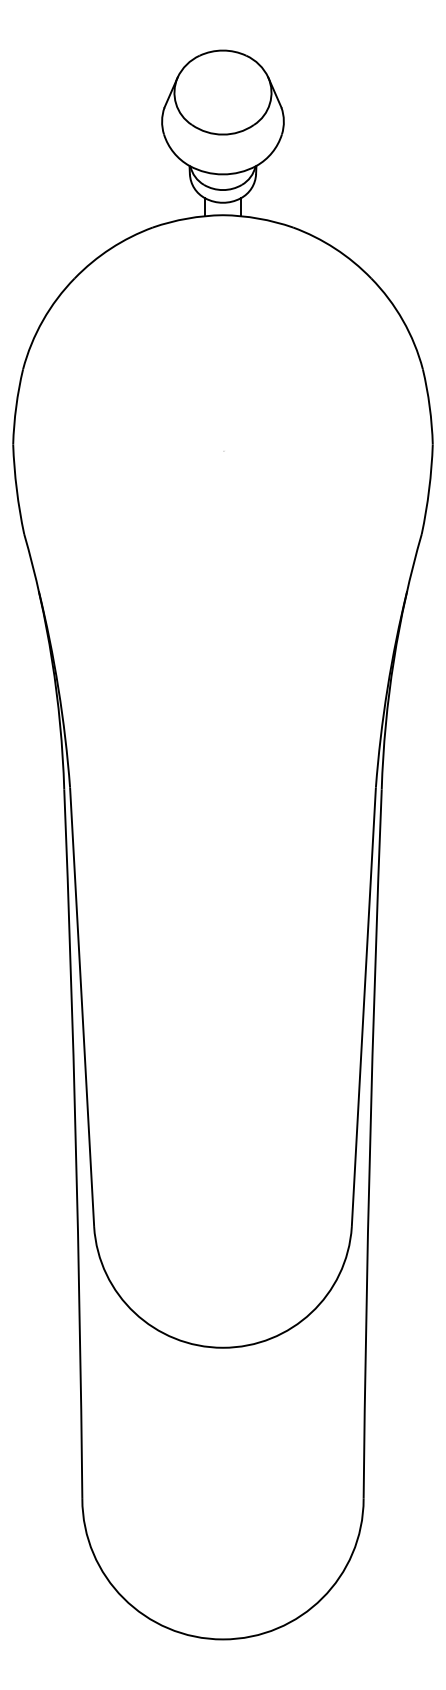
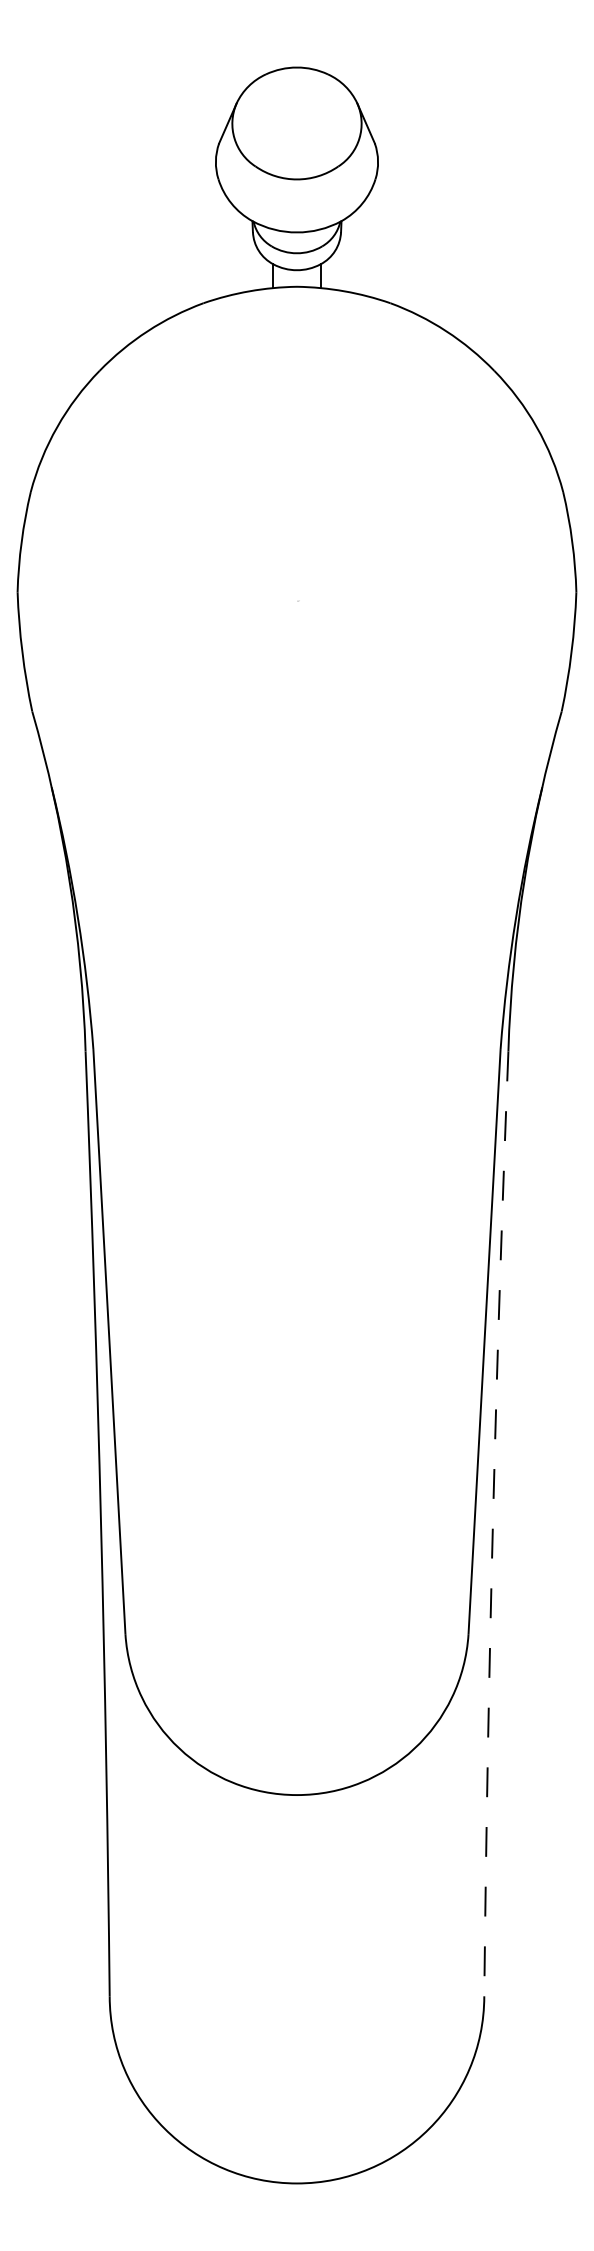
arc: (369, 1143) -> (492, 1523), solid -> dashed

